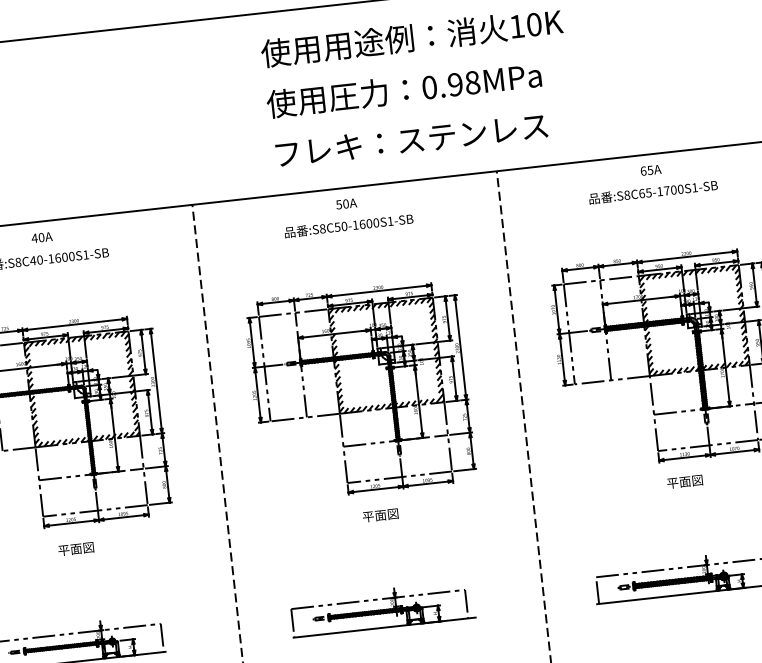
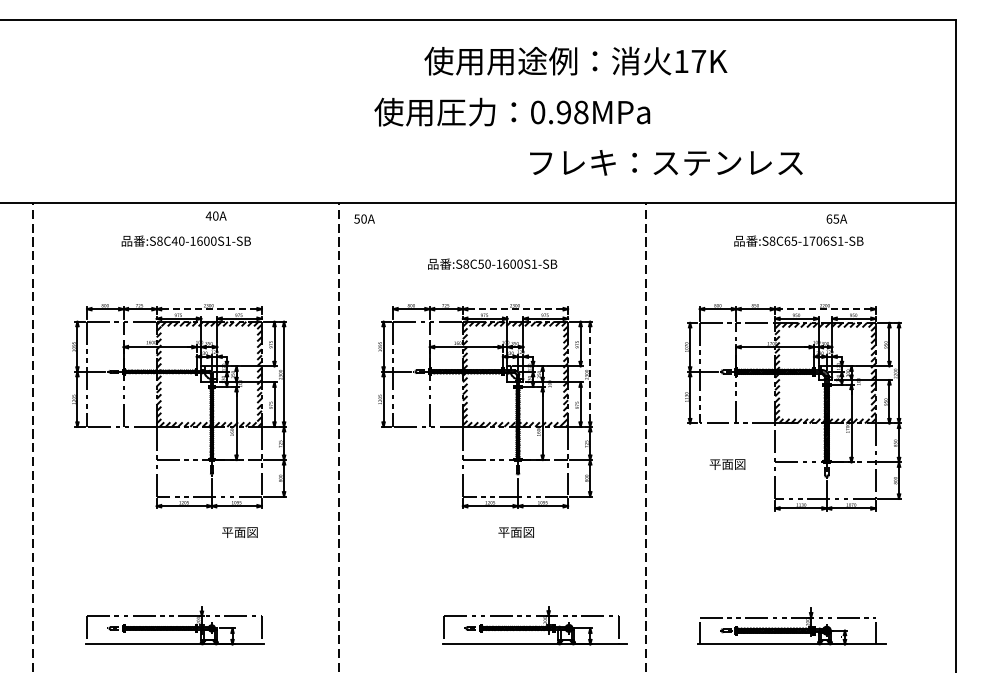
text: (533, 24) -> (698, 61), 10K -> 17K
text: (404, 89) -> (512, 111), moved
text: (411, 139) -> (666, 162), moved
text: (650, 169) -> (836, 218), moved
text: (680, 188) -> (826, 240), :S8C65-1700S1-SB -> :S8C65-1706S1-SB
text: (346, 203) -> (364, 218), moved
text: (348, 225) -> (492, 263), moved
text: (41, 237) -> (215, 215), moved
line: (687, 257) -> (825, 309), solid -> dashed
line: (379, 291) -> (515, 309), solid -> dashed
line: (75, 324) -> (209, 309), solid -> dashed
line: (460, 347) -> (590, 374), solid -> dashed
text: (684, 481) -> (727, 464), moved
text: (379, 515) -> (515, 532), moved
text: (75, 549) -> (239, 532), moved
part: (382, 608) -> (534, 625), moved

